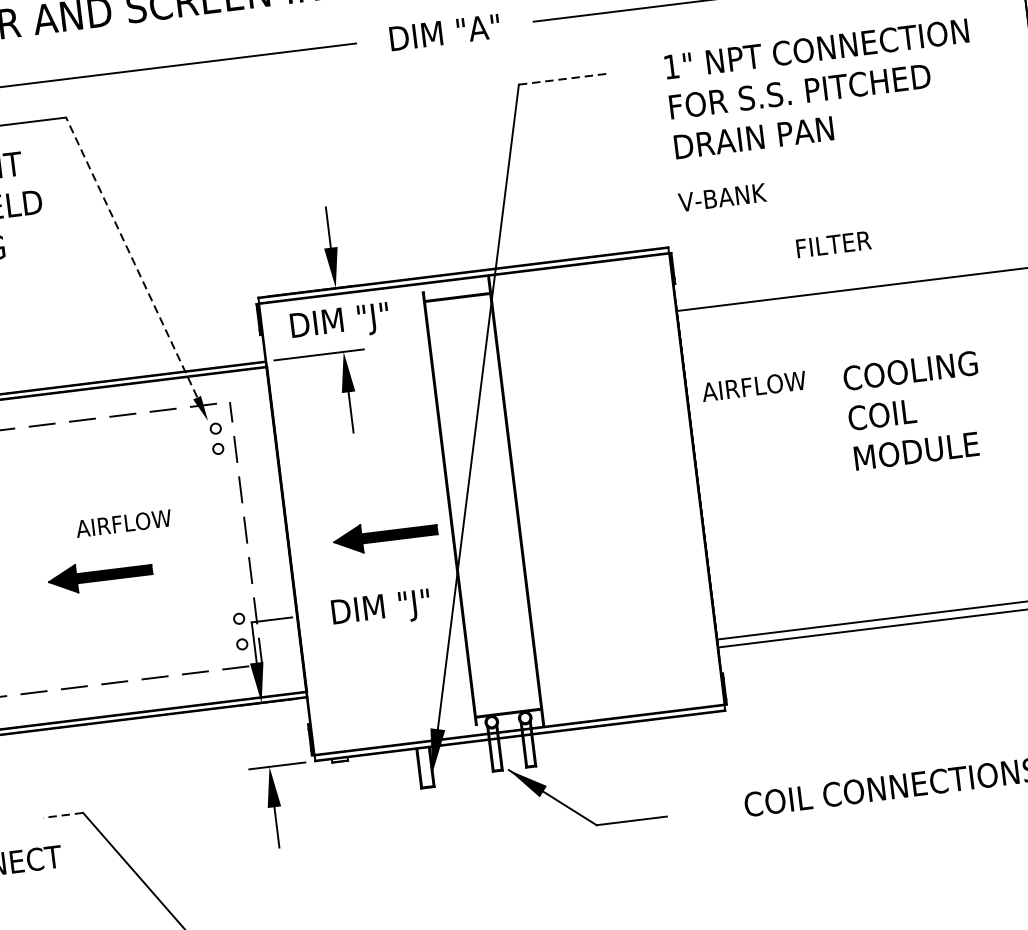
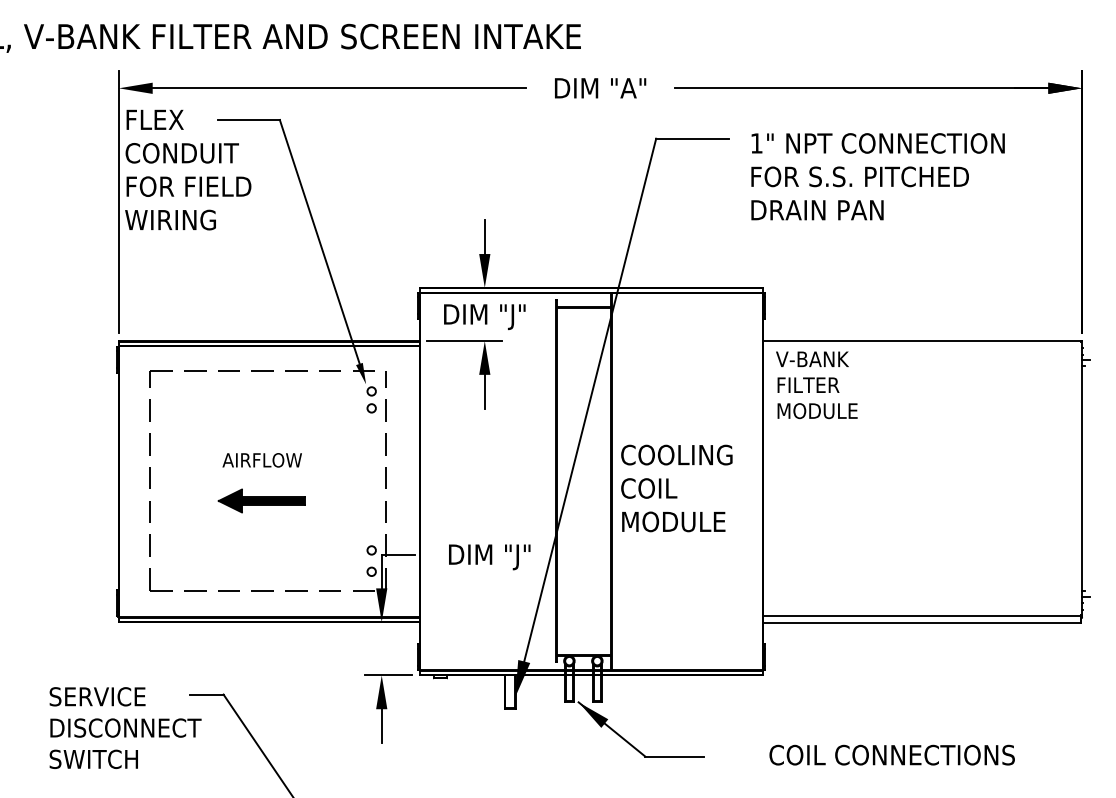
line: (562, 79) -> (692, 138), dashed -> solid
text: (820, 88) -> (877, 176), moved
text: (722, 196) -> (812, 358), moved
text: (833, 243) -> (808, 384), moved
line: (131, 257) -> (319, 241), dashed -> solid
text: (754, 386) -> (819, 411), AIRFLOW -> MODULE
text: (914, 410) -> (676, 488), moved
text: (122, 523) -> (261, 460), moved
part: (385, 535) -> (500, 496), removed
line: (62, 815) -> (206, 694), dashed -> solid

